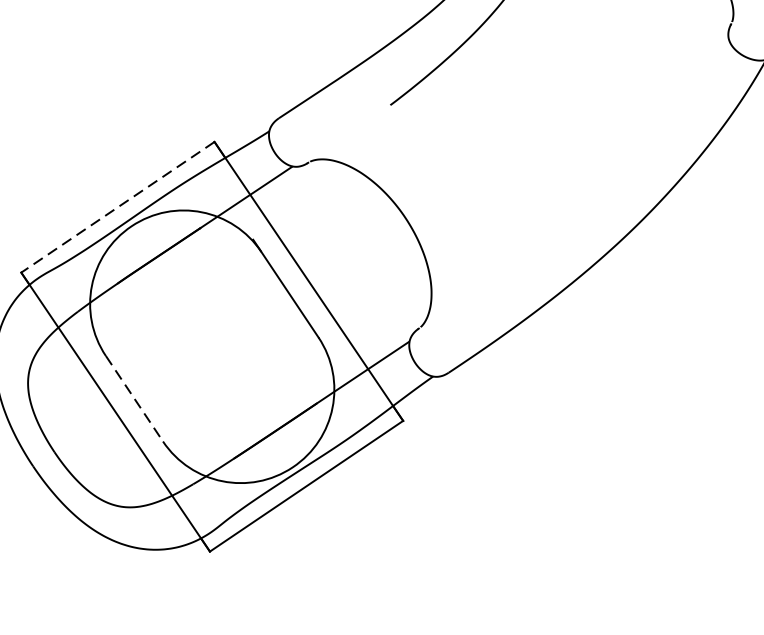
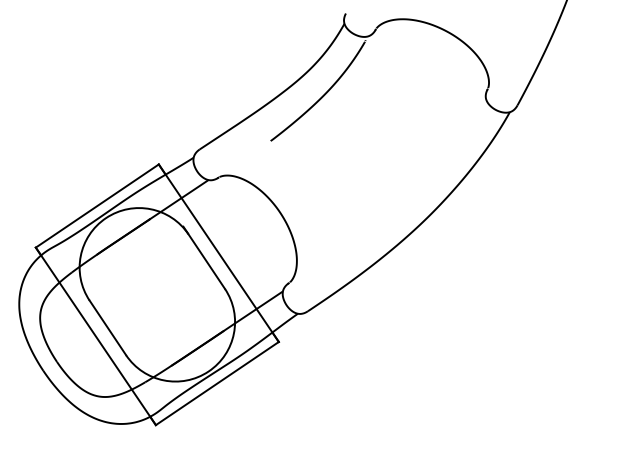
line: (116, 207) -> (96, 206), dashed -> solid
line: (133, 398) -> (107, 327), dashed -> solid

